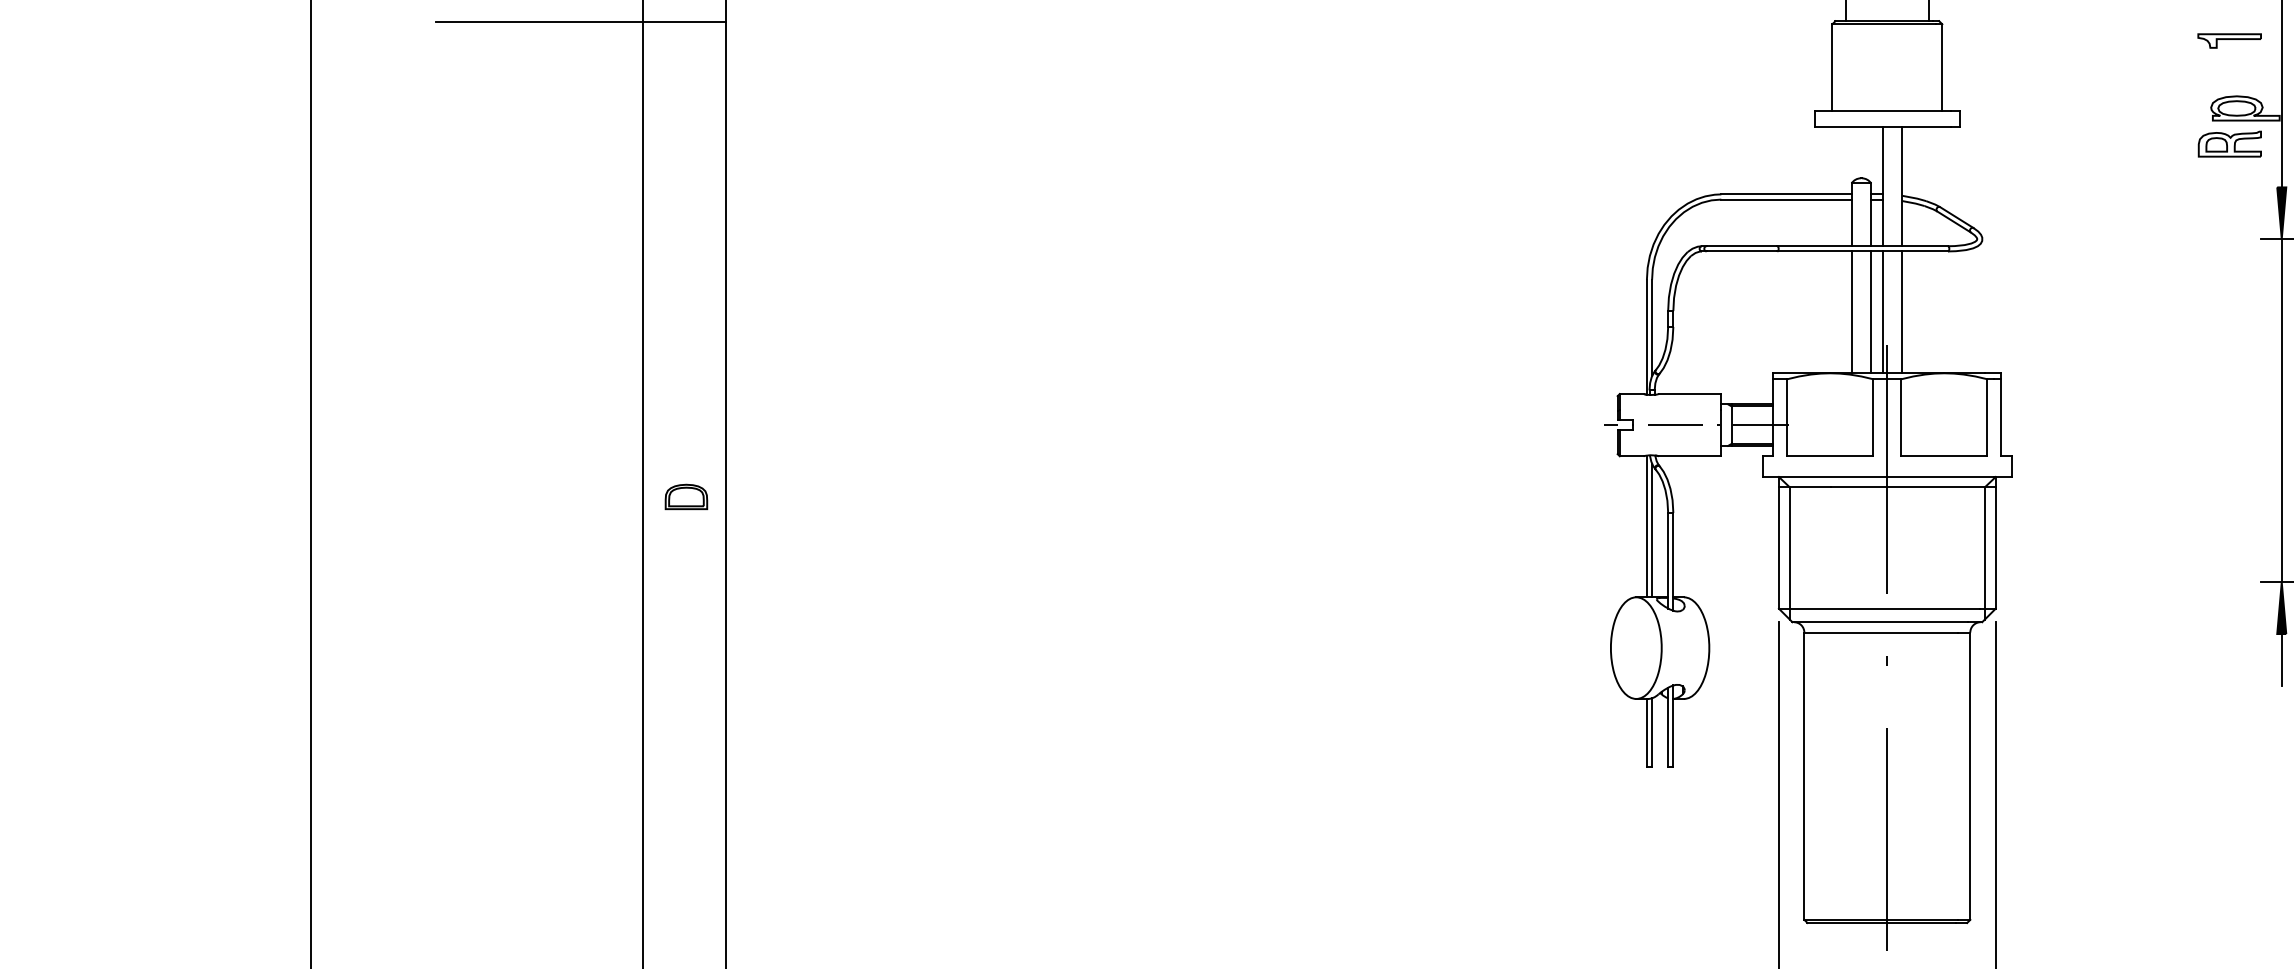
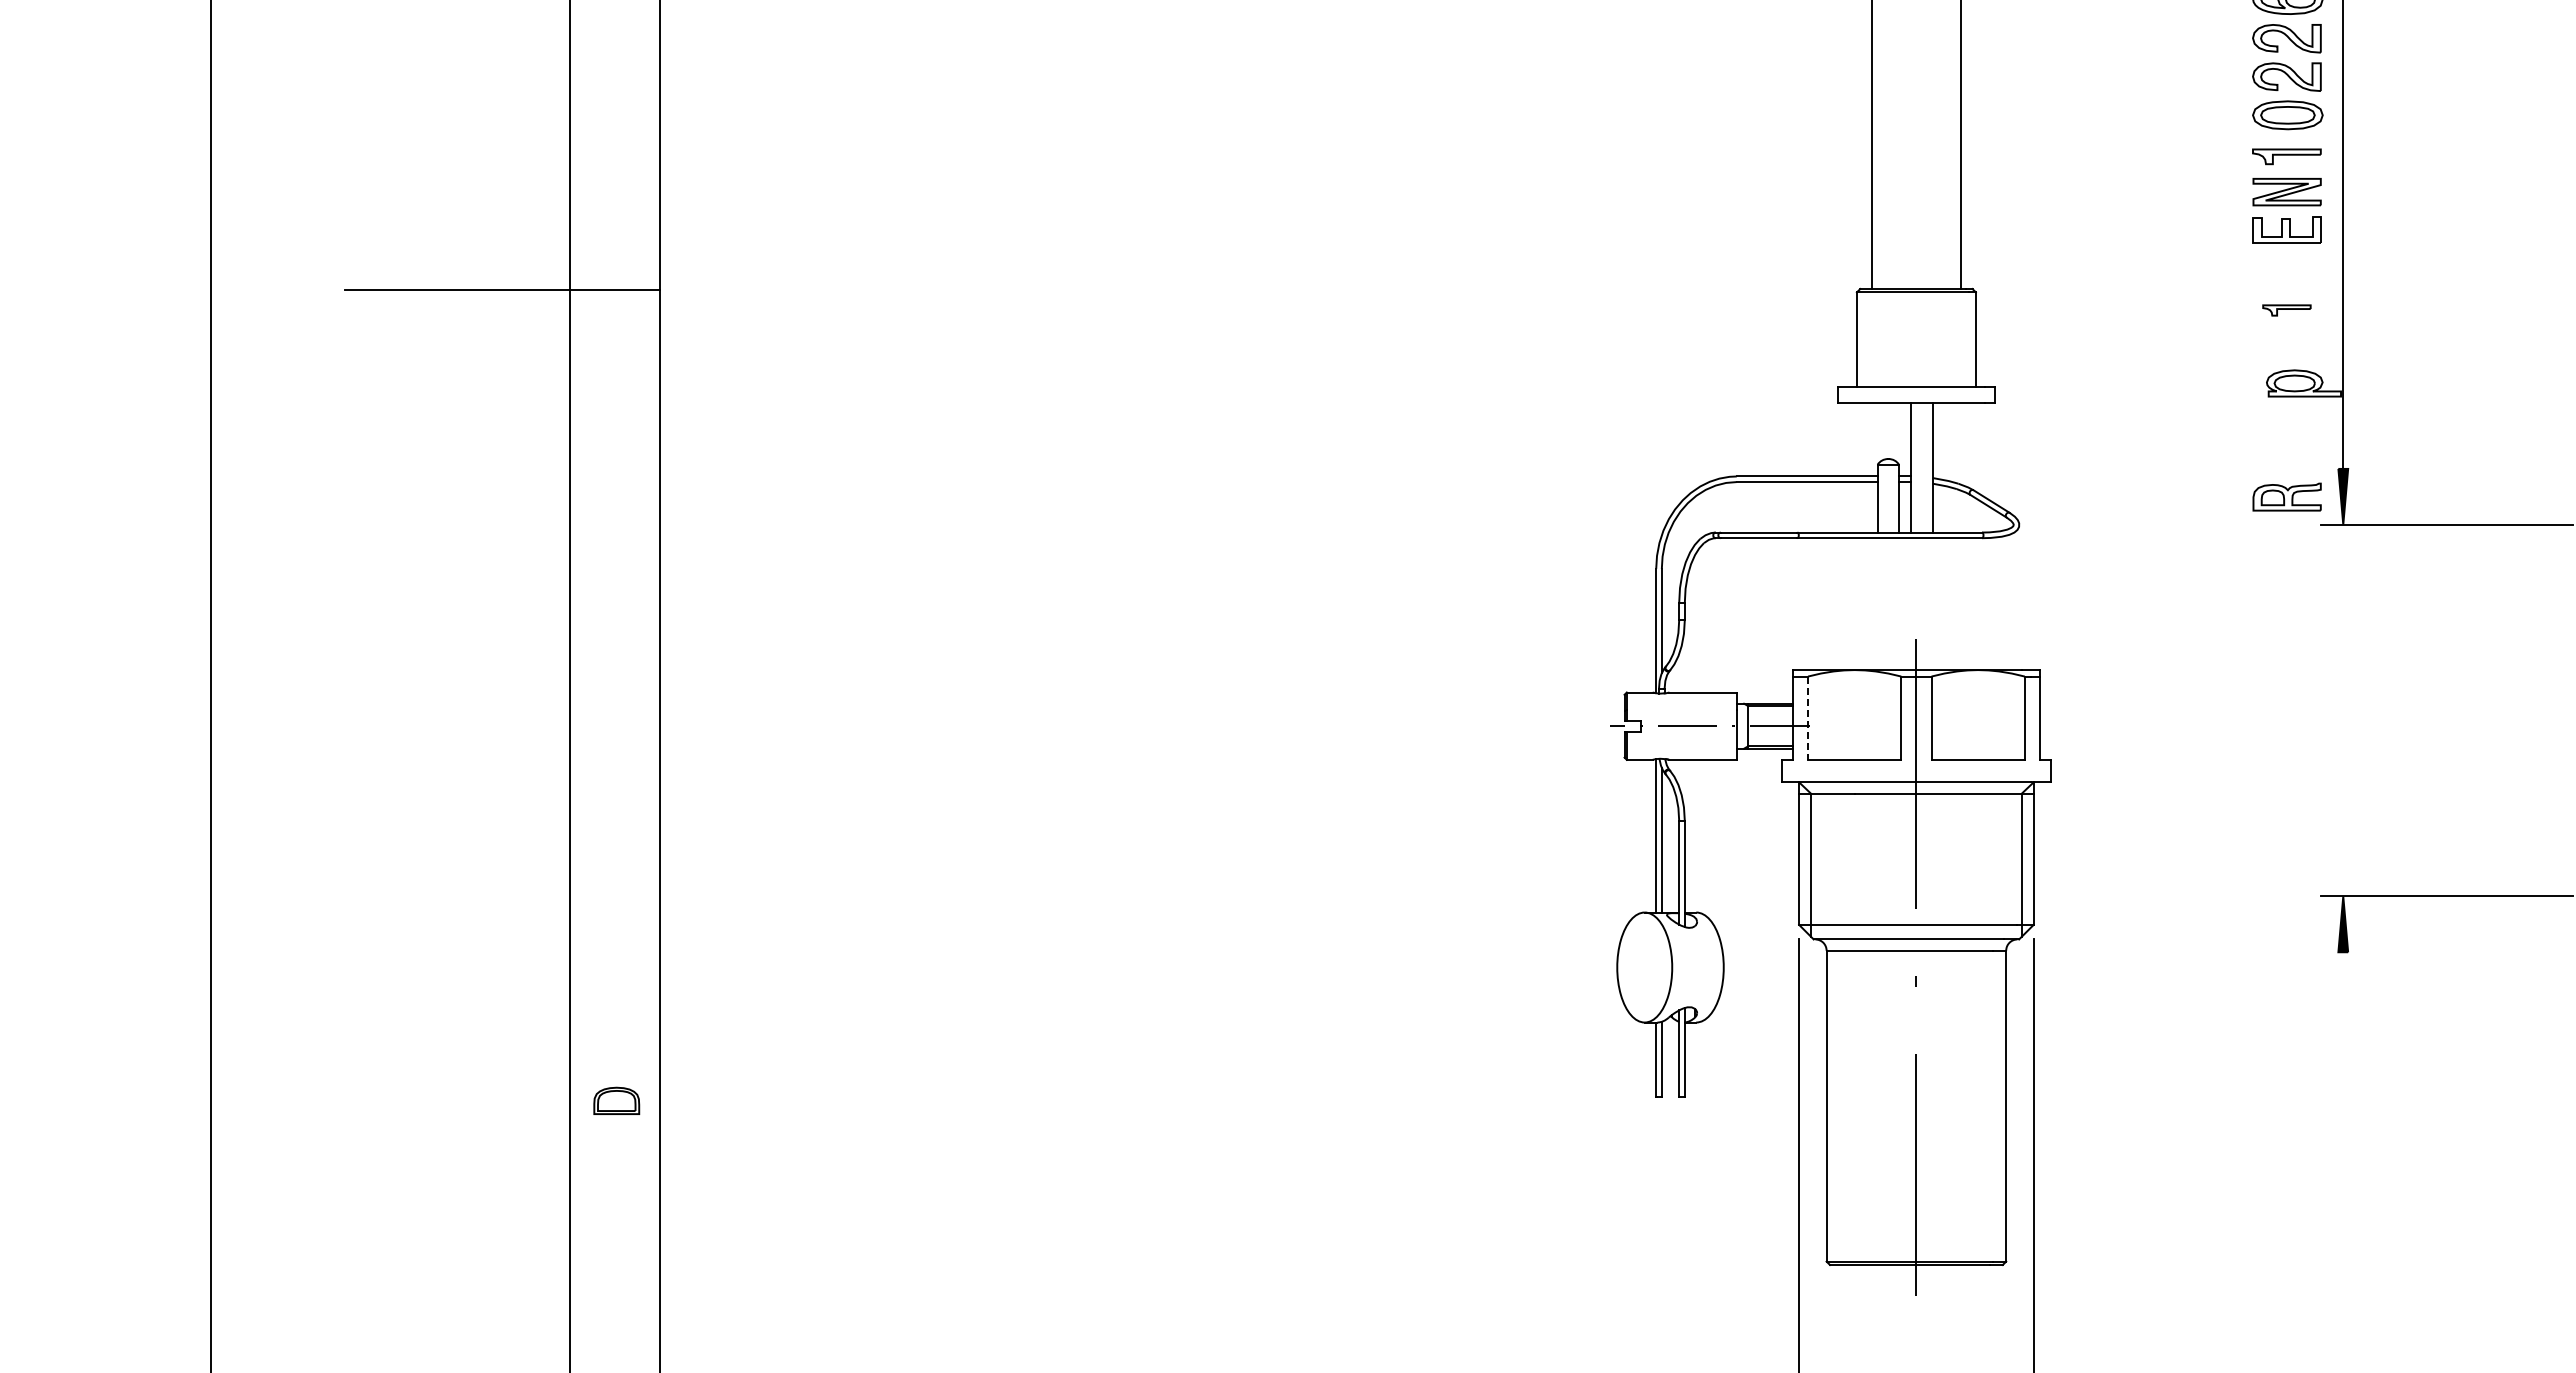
part: (2229, 41) -> (2286, 310), size x0.7
part: (2229, 143) -> (2286, 496), moved
line: (1851, 312) -> (1877, 604), removed
line: (1871, 312) -> (1899, 604), removed
line: (1882, 312) -> (1911, 604), removed
line: (1902, 312) -> (1932, 604), removed
line: (2281, 410) -> (2343, 710), removed
line: (1787, 418) -> (1808, 718), solid -> dashed
part: (686, 496) -> (616, 1100), moved
line: (2281, 660) -> (2343, 980), removed

